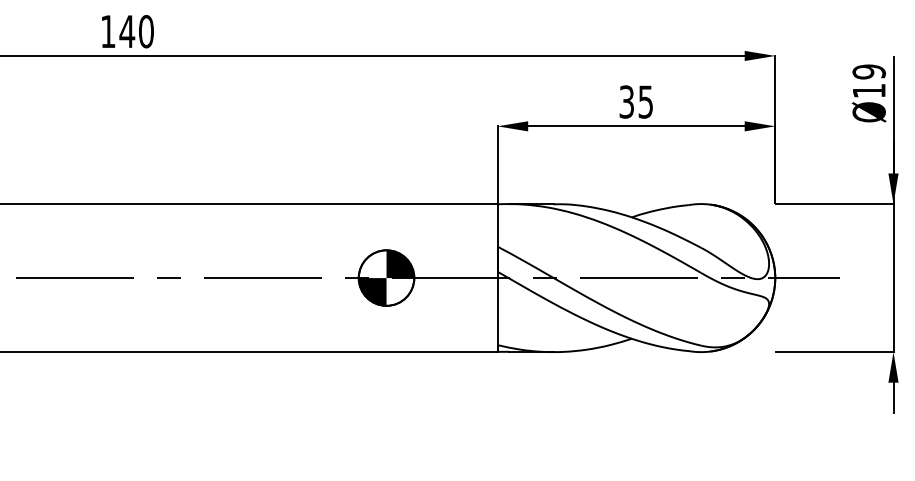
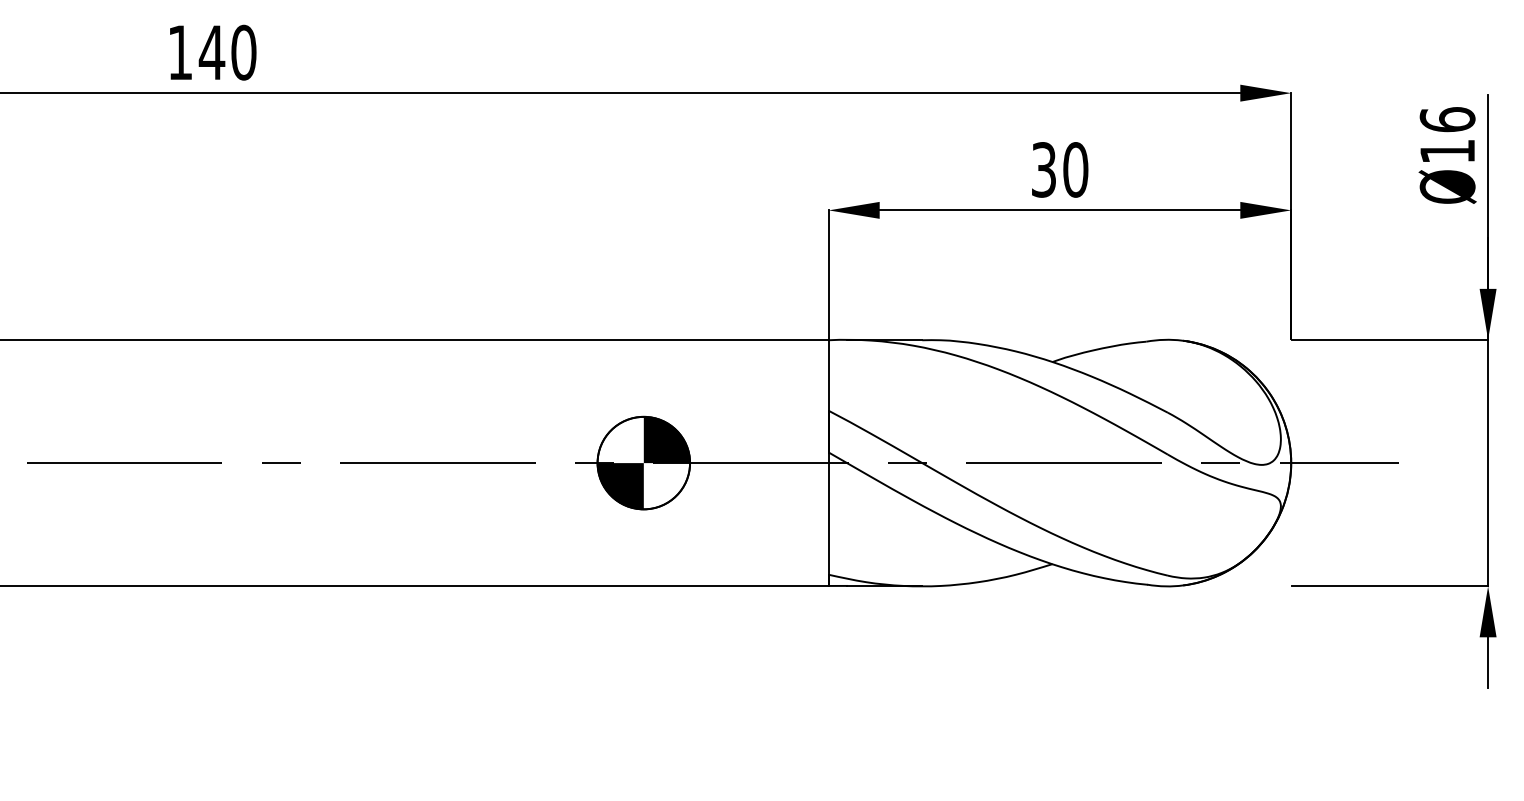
text: (868, 71) -> (1446, 119), Ø19 -> Ø16
text: (645, 101) -> (1075, 169), 35 -> 30

